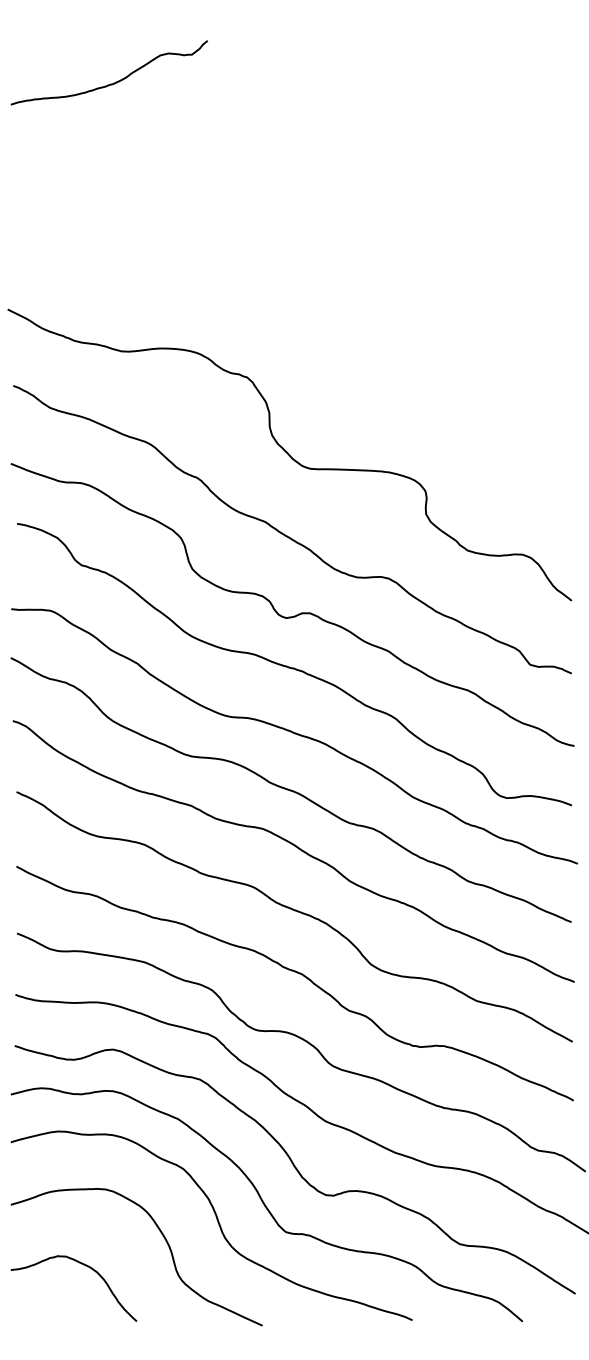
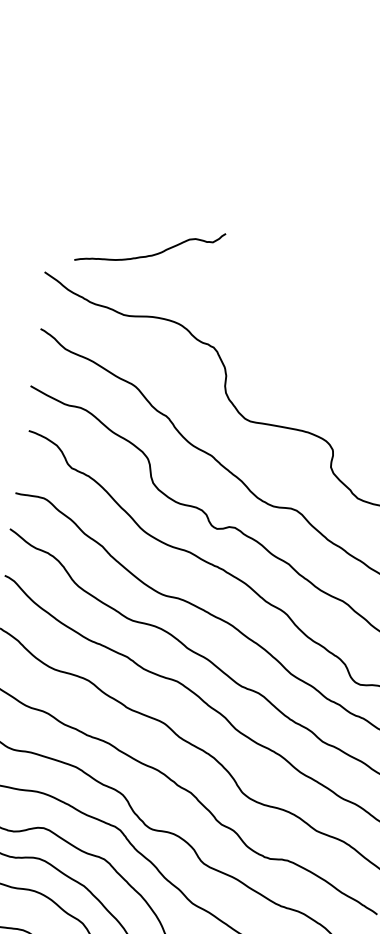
curve: (113, 82) -> (152, 254), moved

